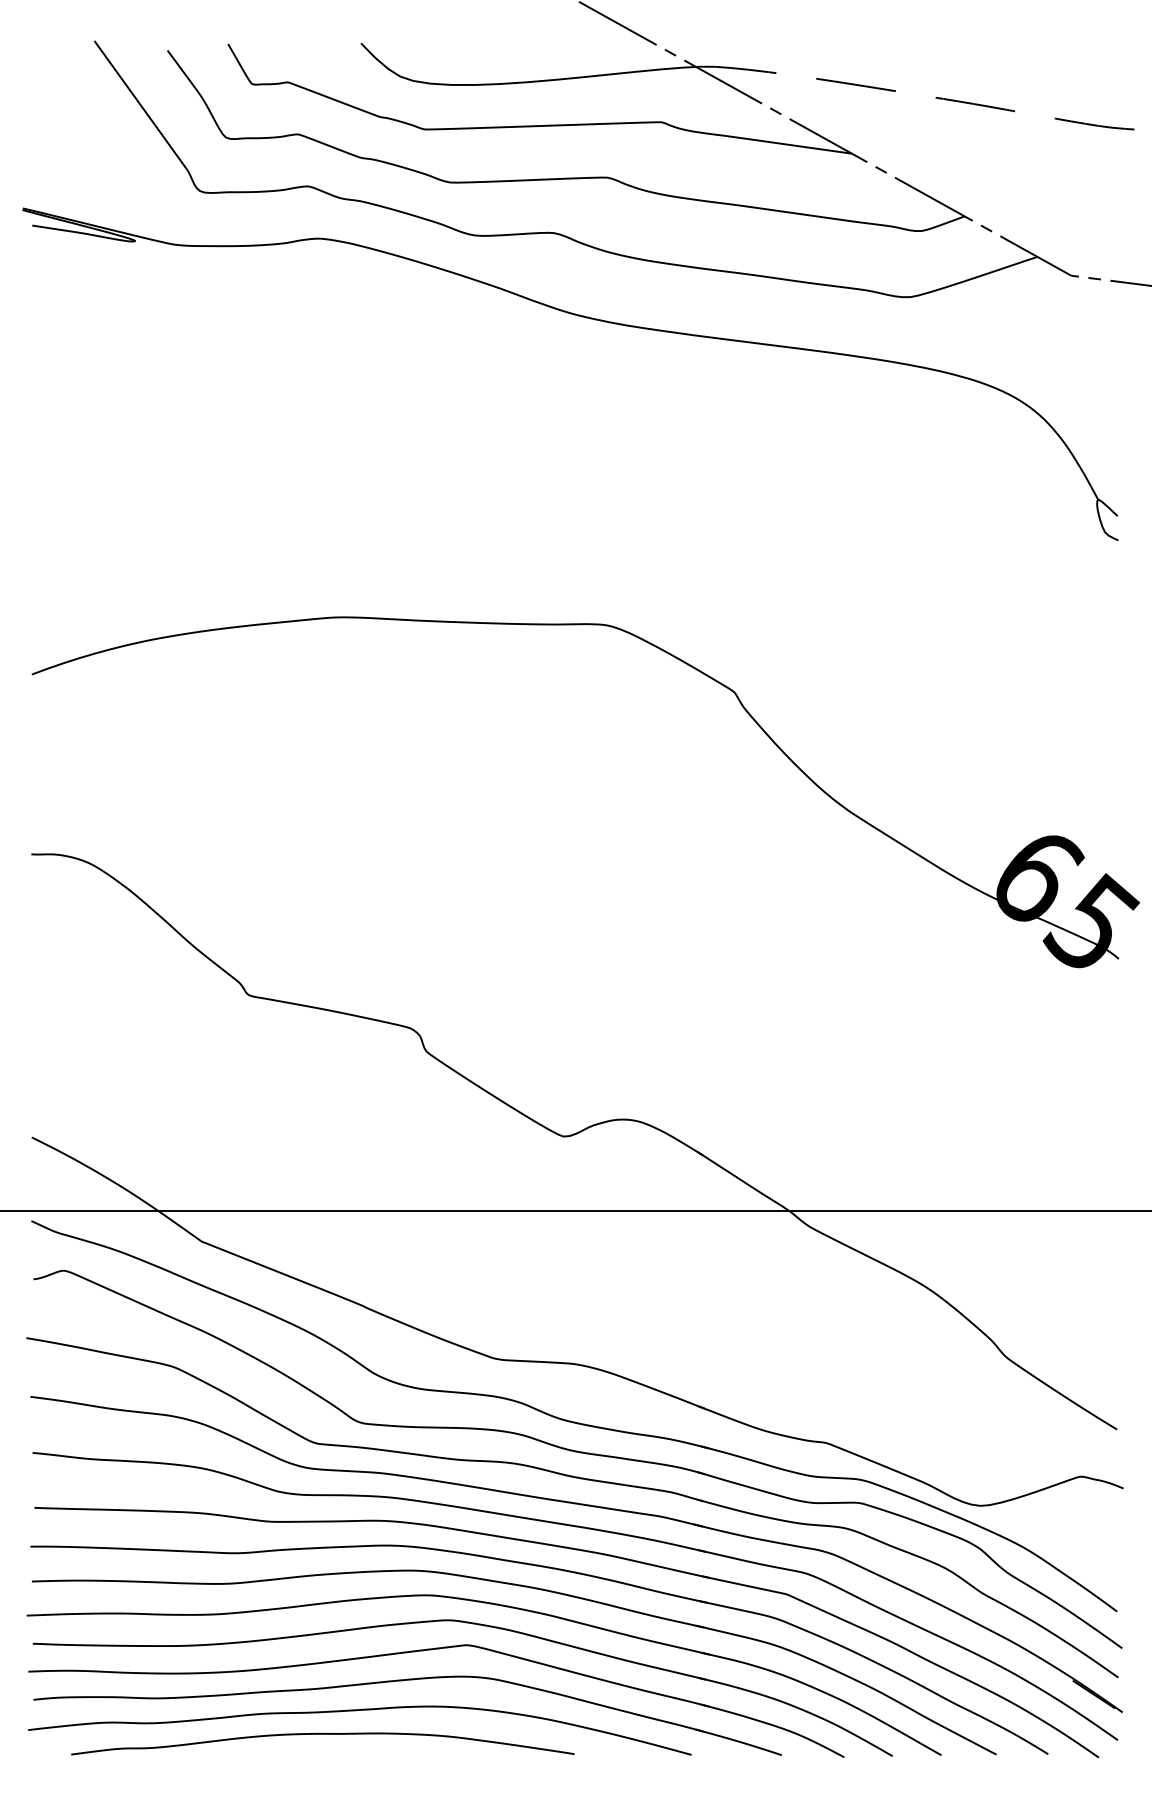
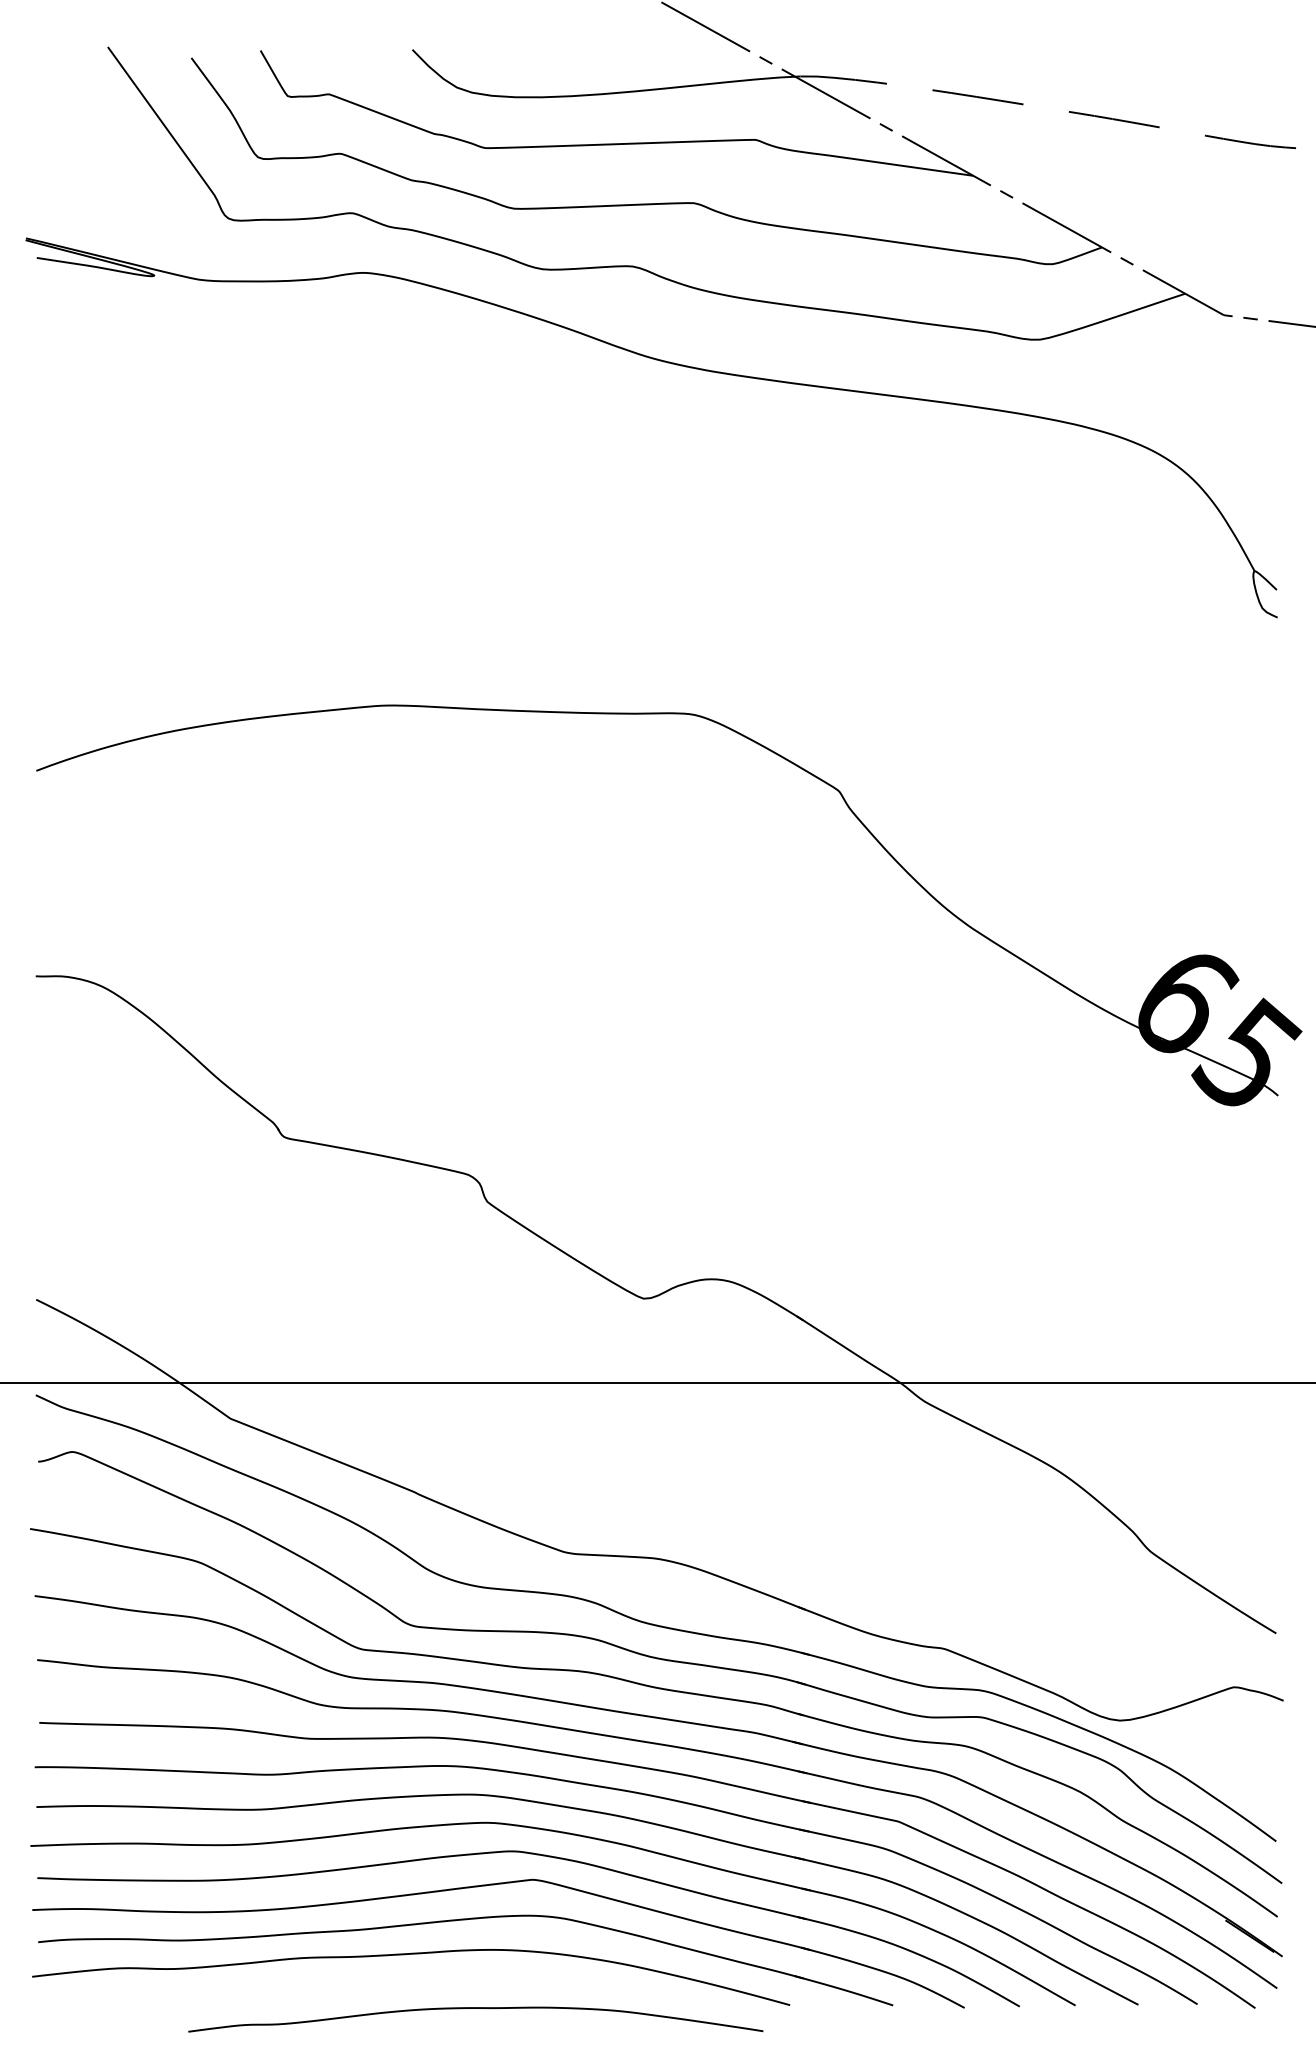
curve: (322, 1734) -> (475, 2008), moved

